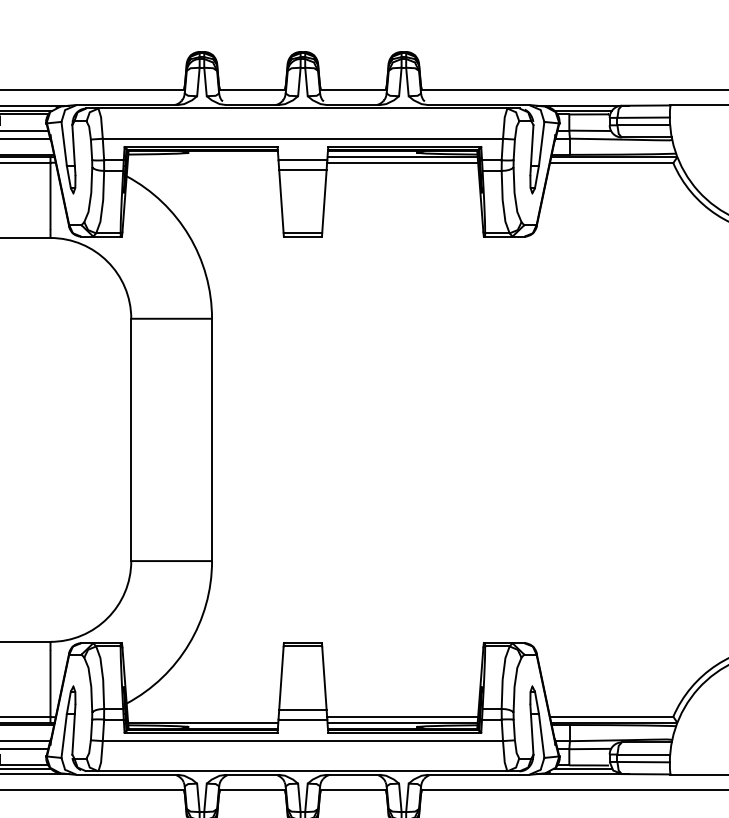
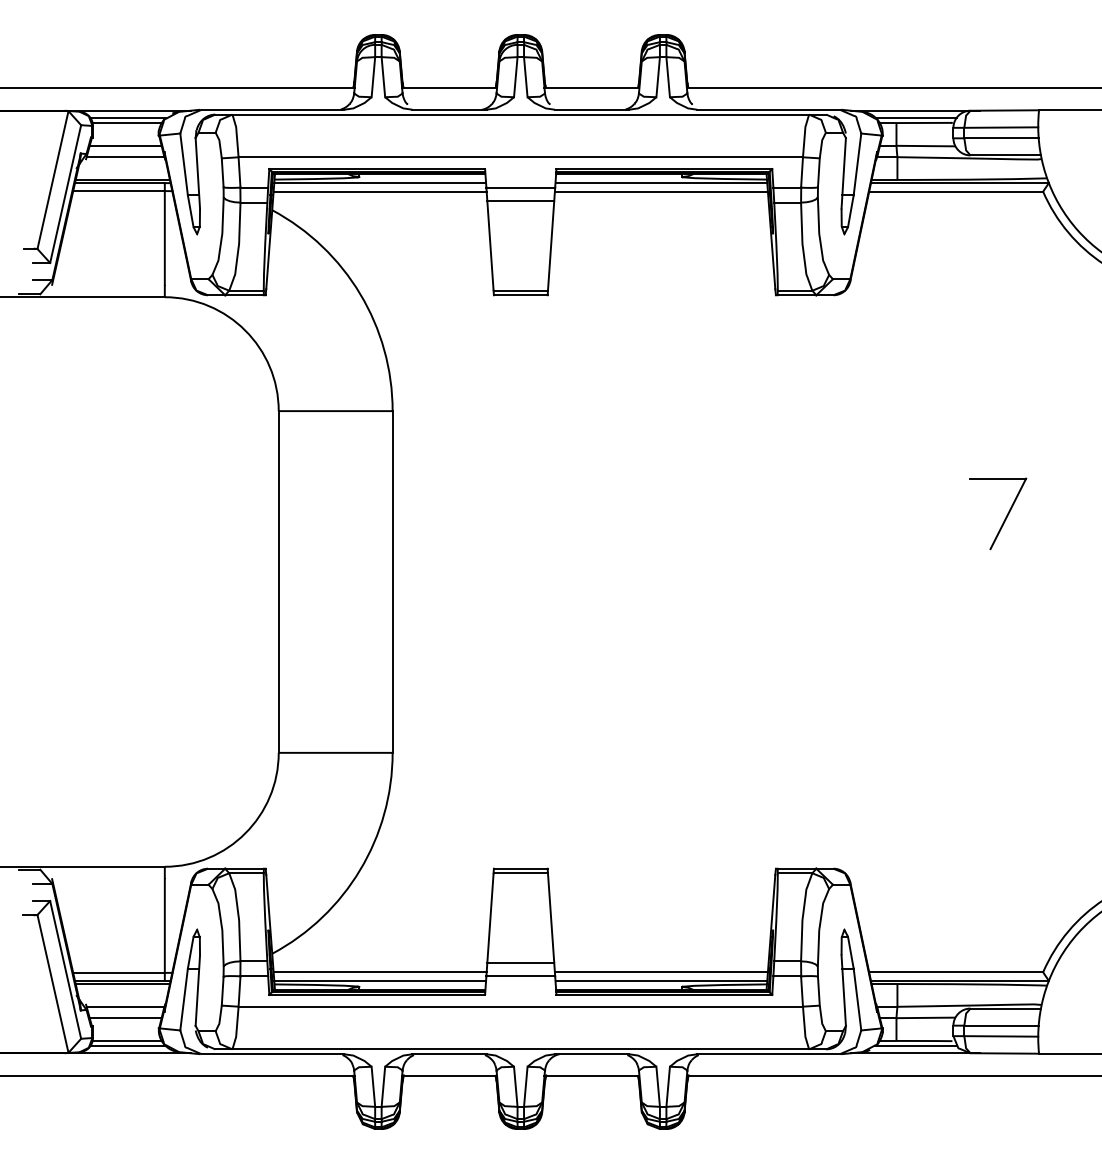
line: (203, 157) -> (380, 183), added
line: (202, 163) -> (379, 191), added
part: (646, 394) -> (1005, 517), added
line: (202, 716) -> (379, 972), added

